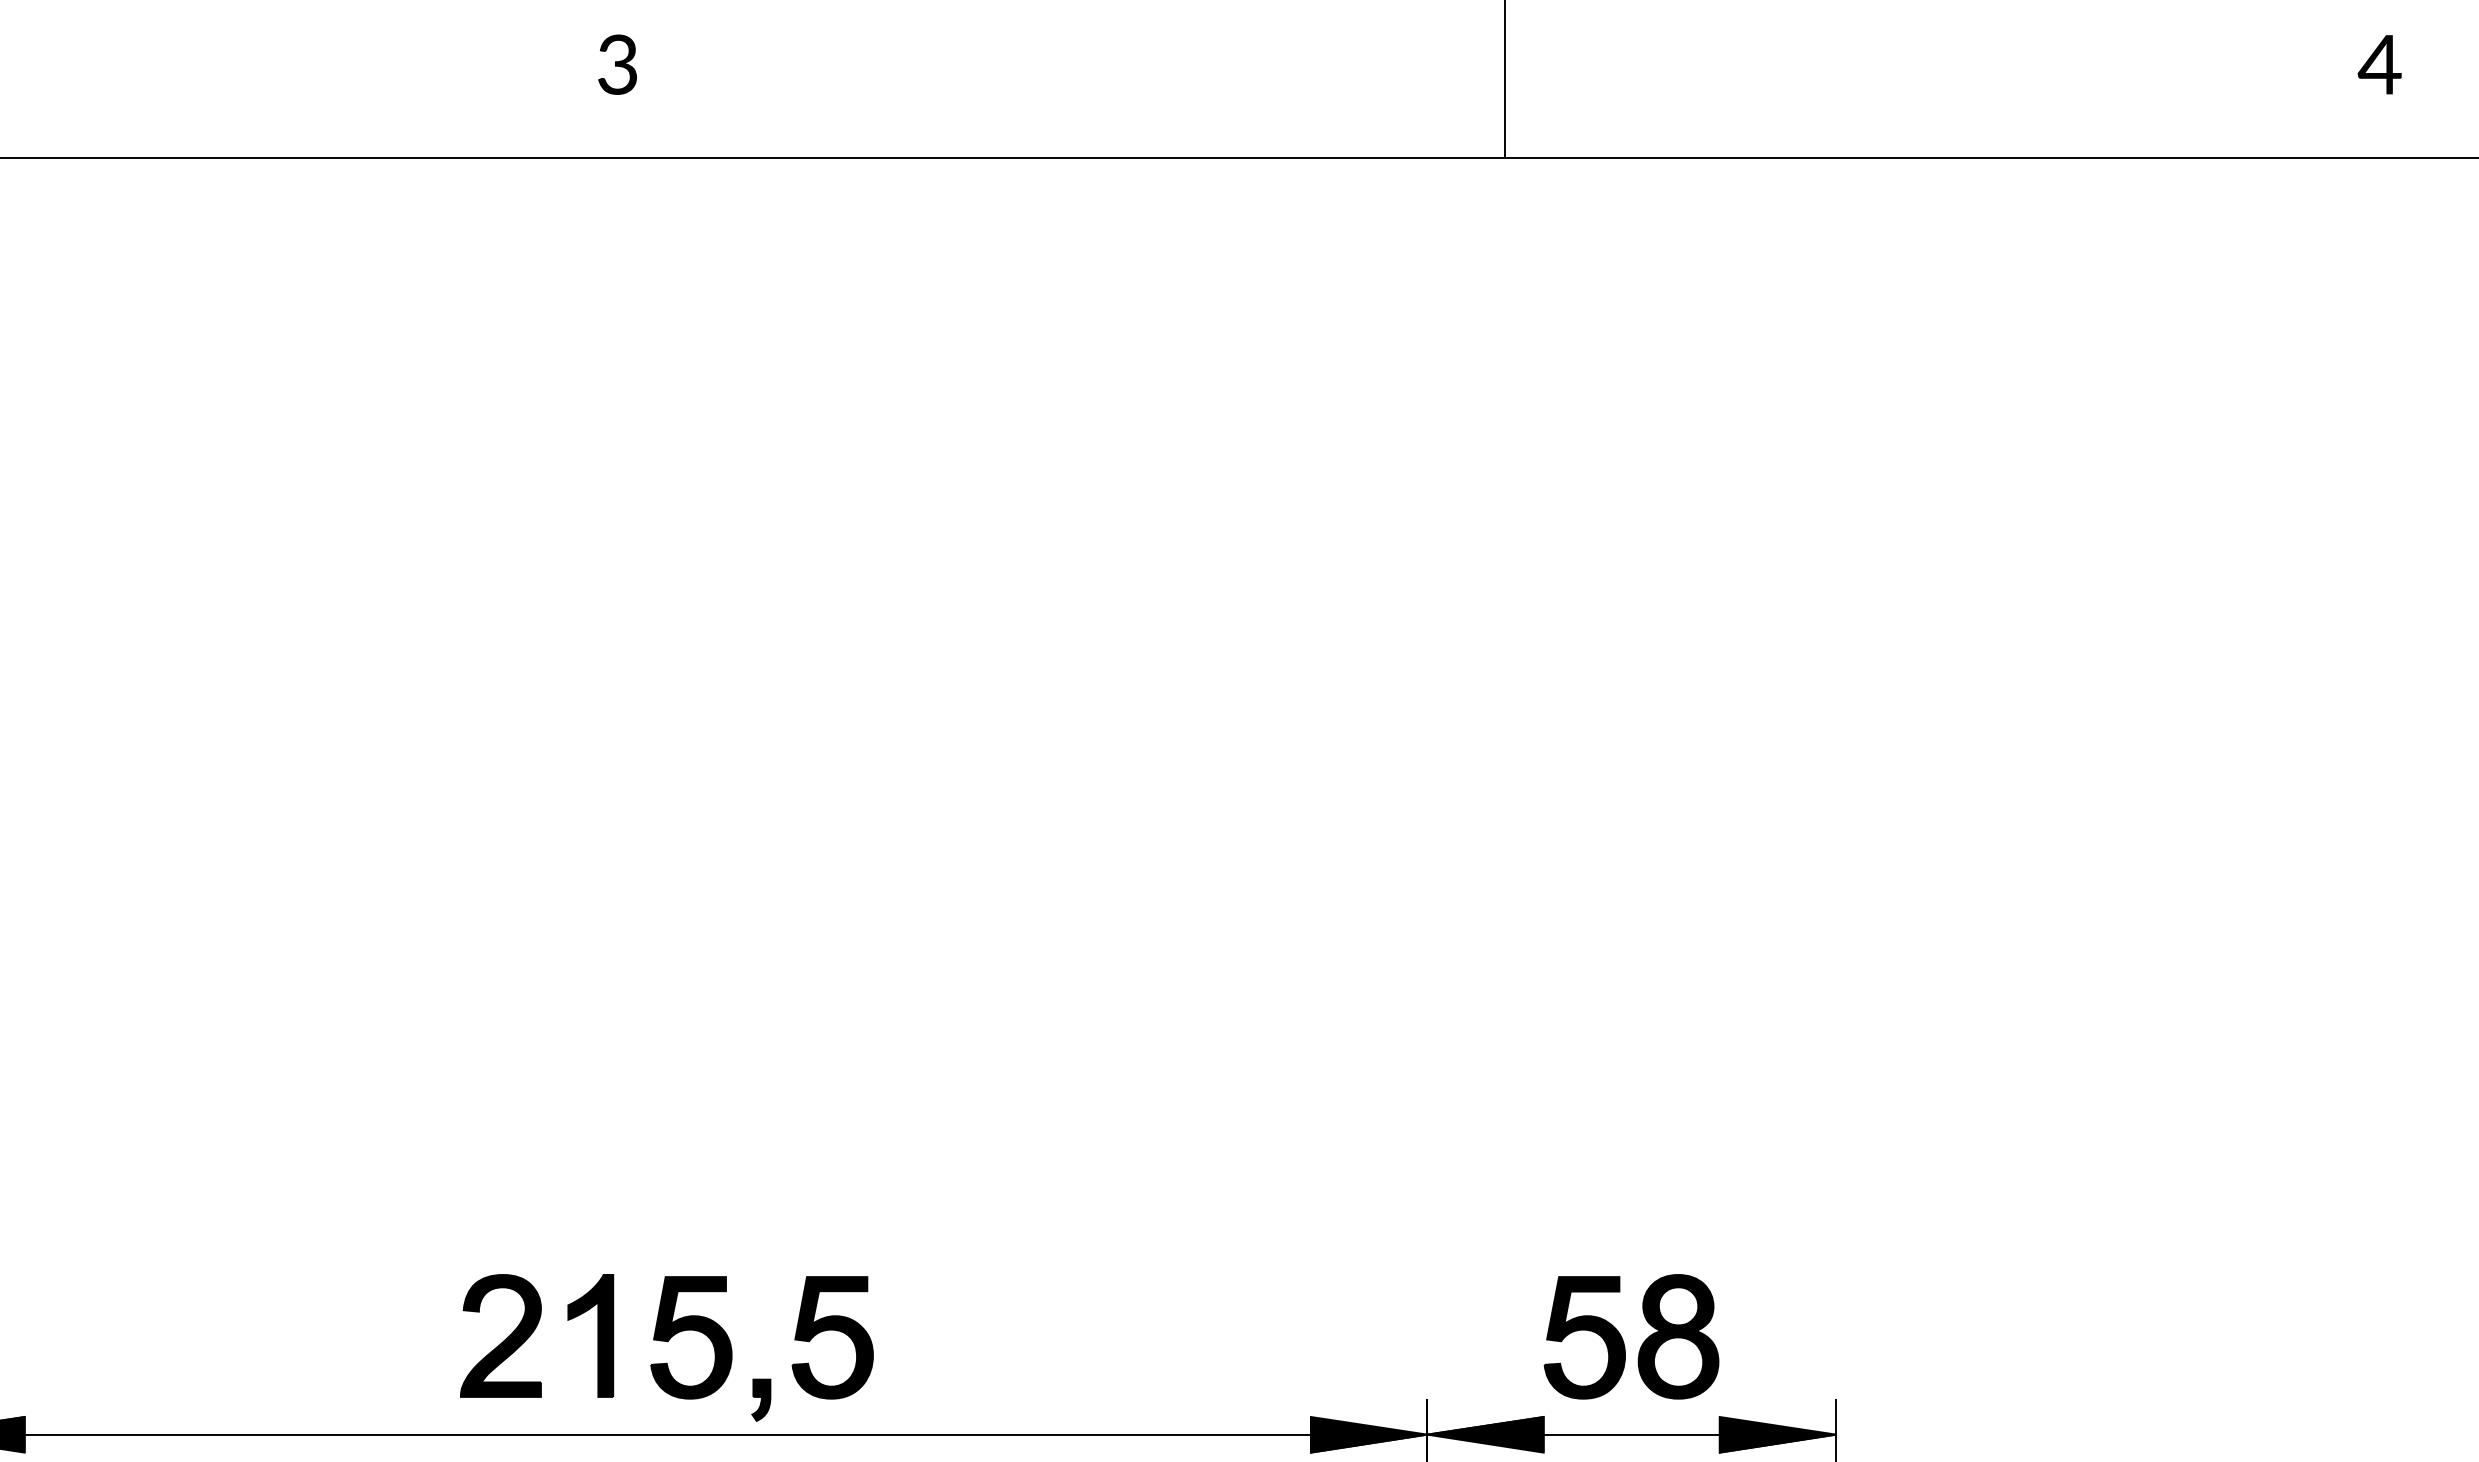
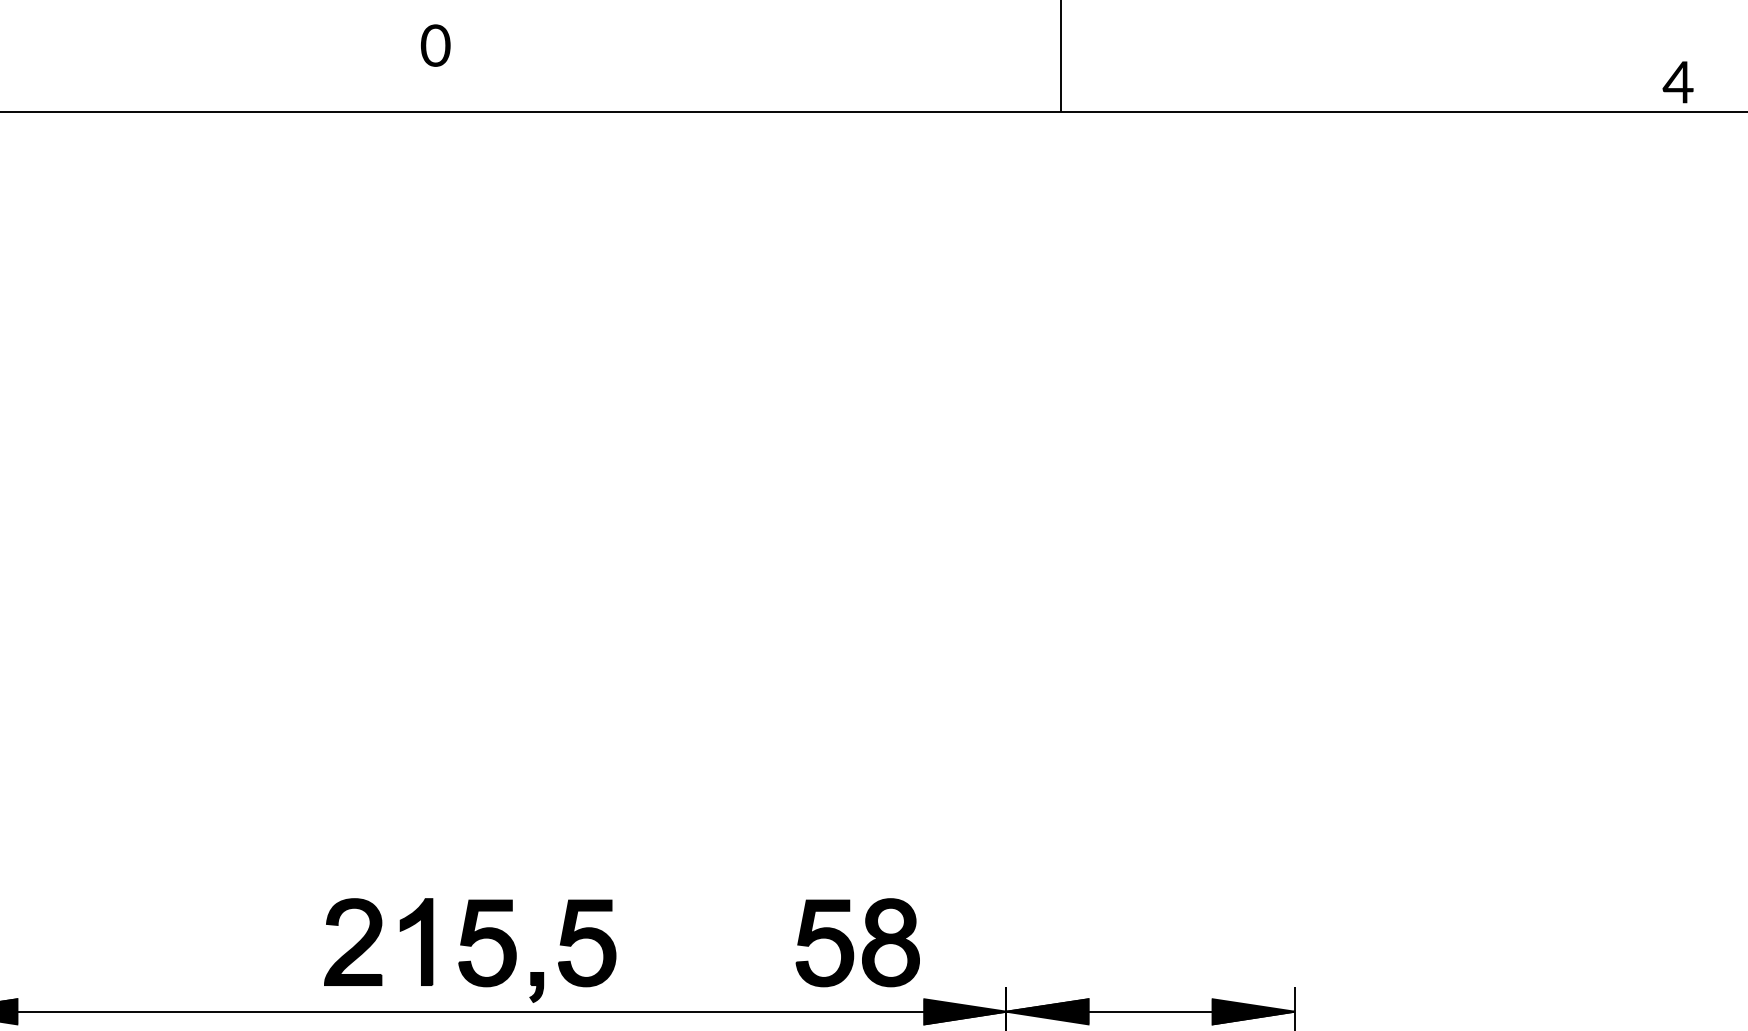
text: (618, 64) -> (436, 45), 3 -> 0
text: (2379, 64) -> (1677, 82), moved
part: (1623, 1339) -> (852, 944), moved

